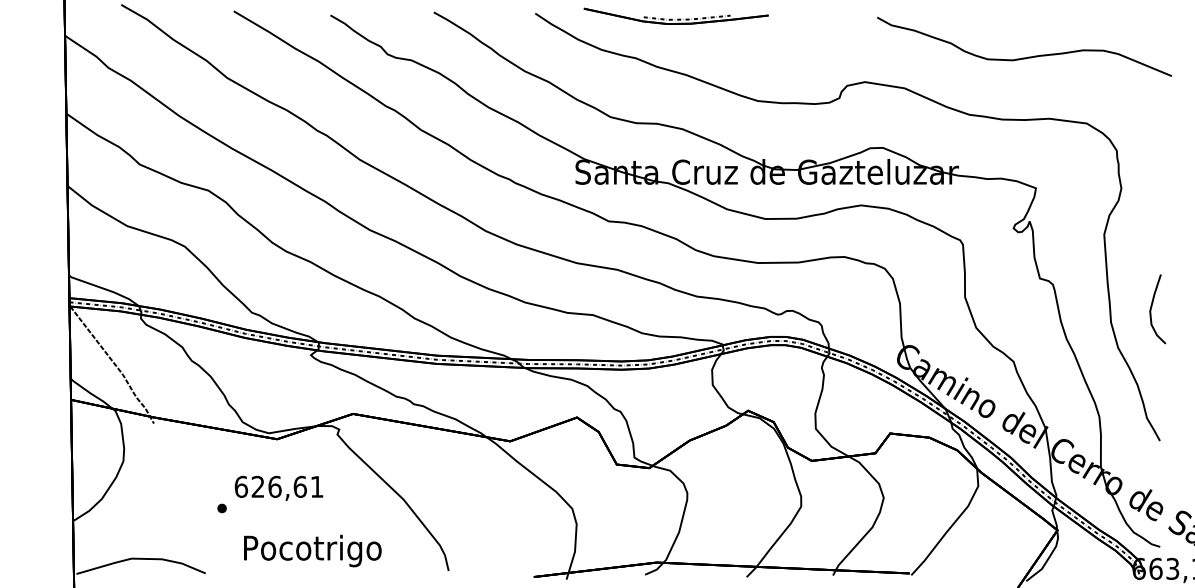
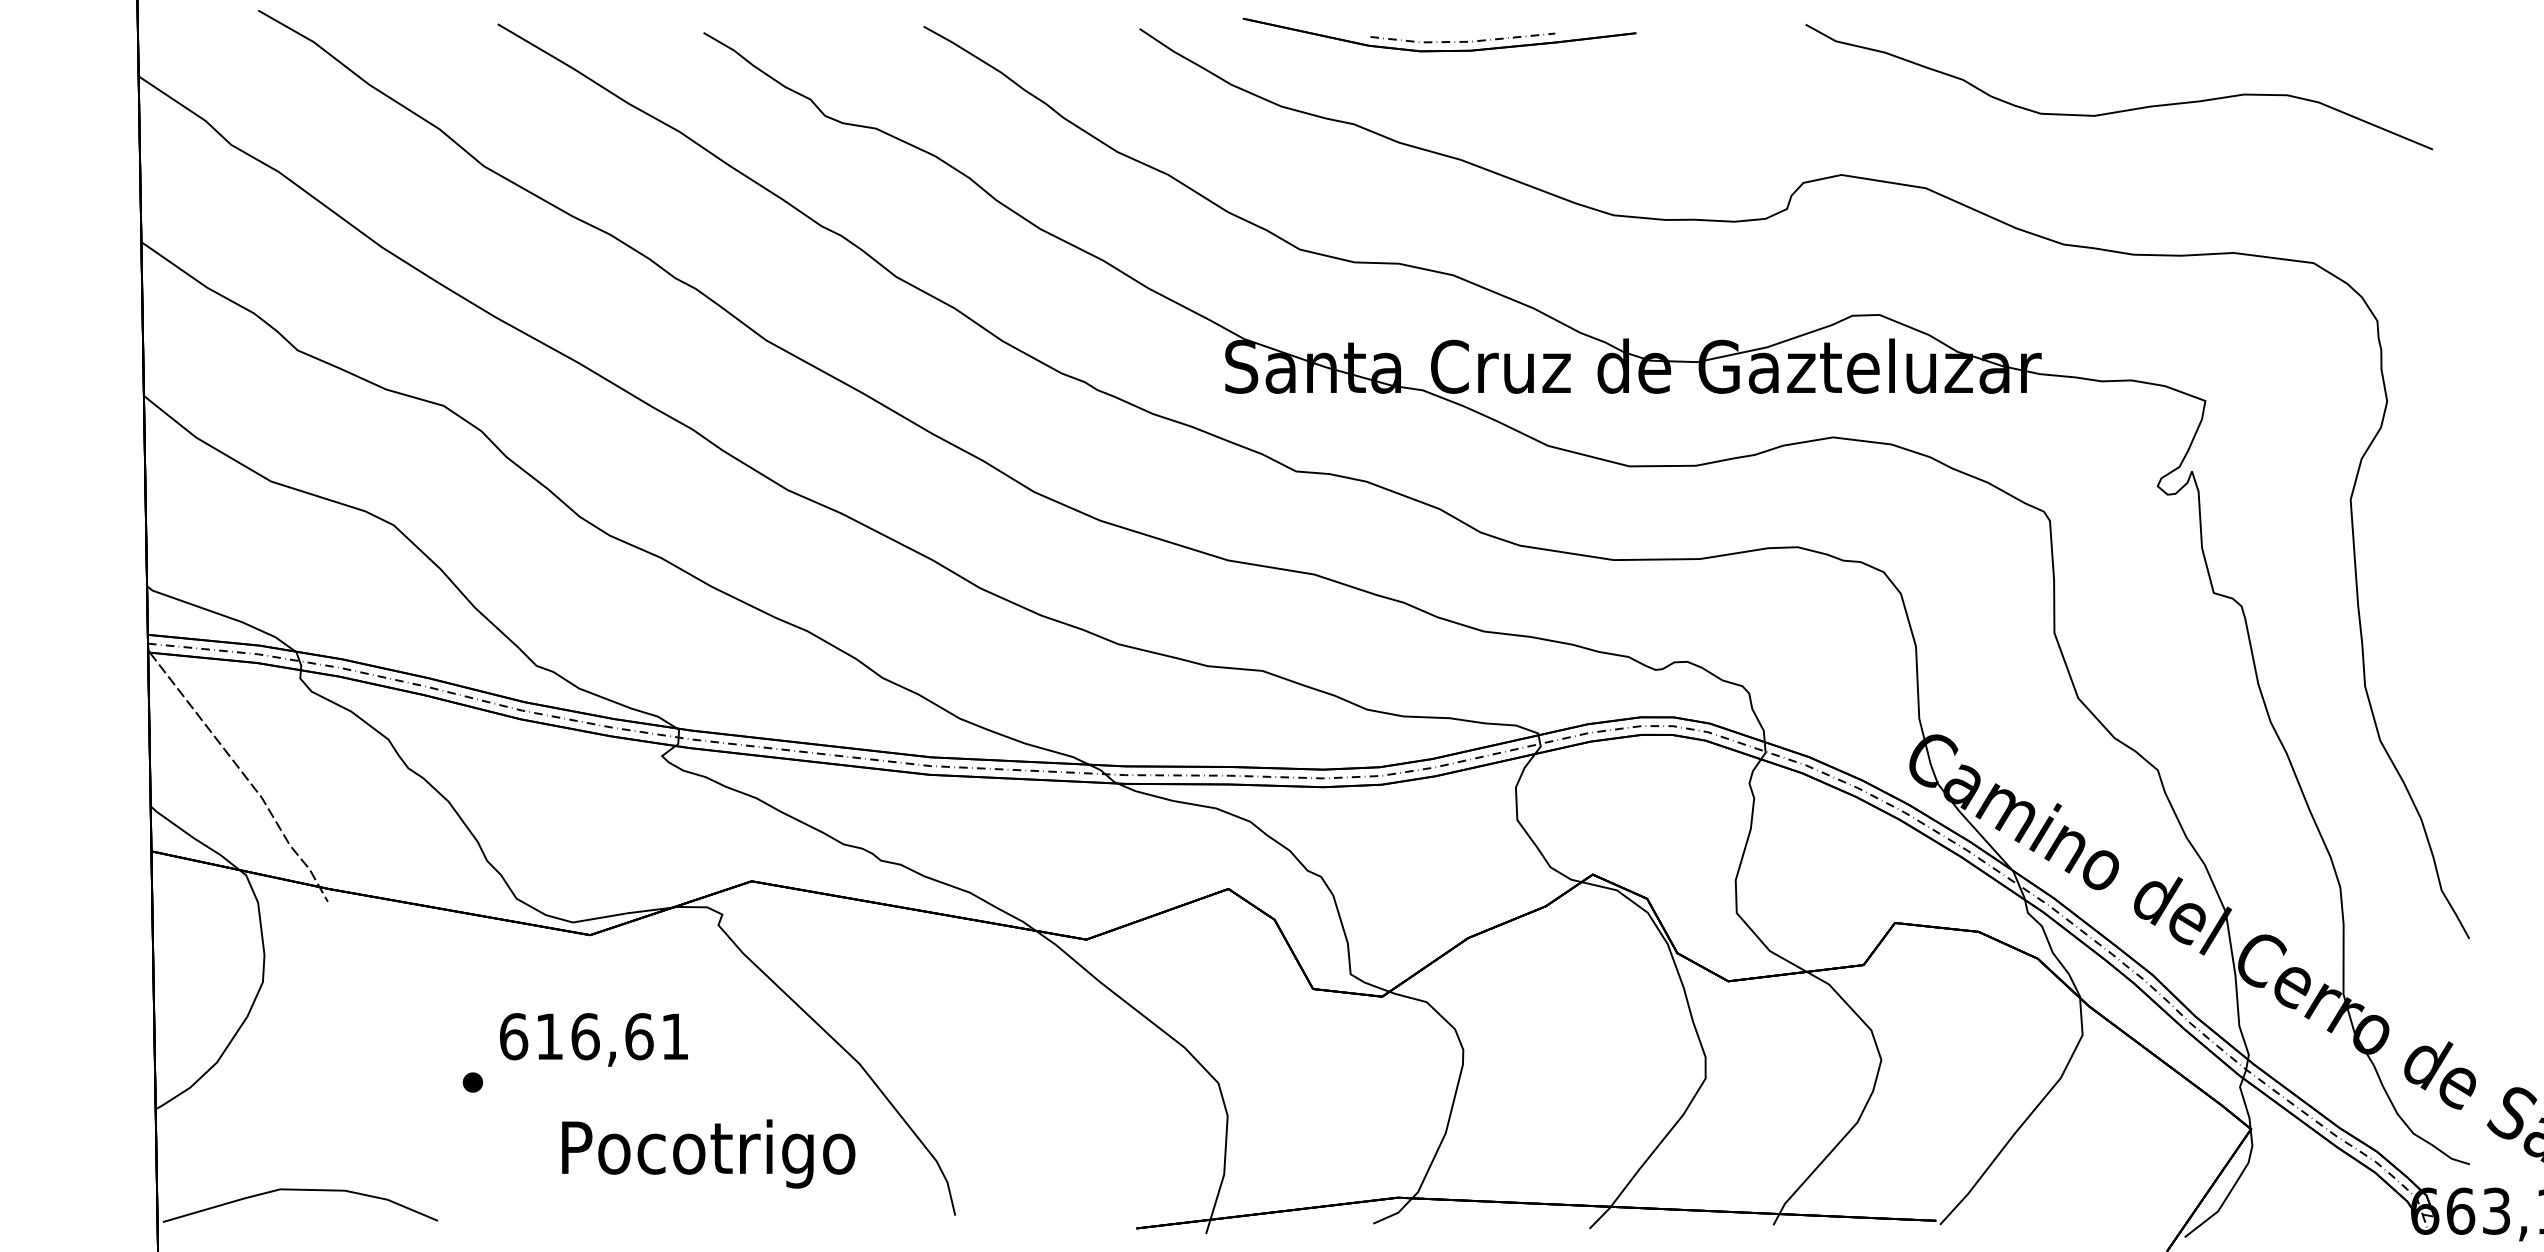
curve: (1028, 56) -> (2127, 107), moved
curve: (1152, 307) -> (2453, 654), removed
text: (257, 486) -> (548, 1035), 626,61 -> 616,61
text: (312, 550) -> (707, 1152), moved

